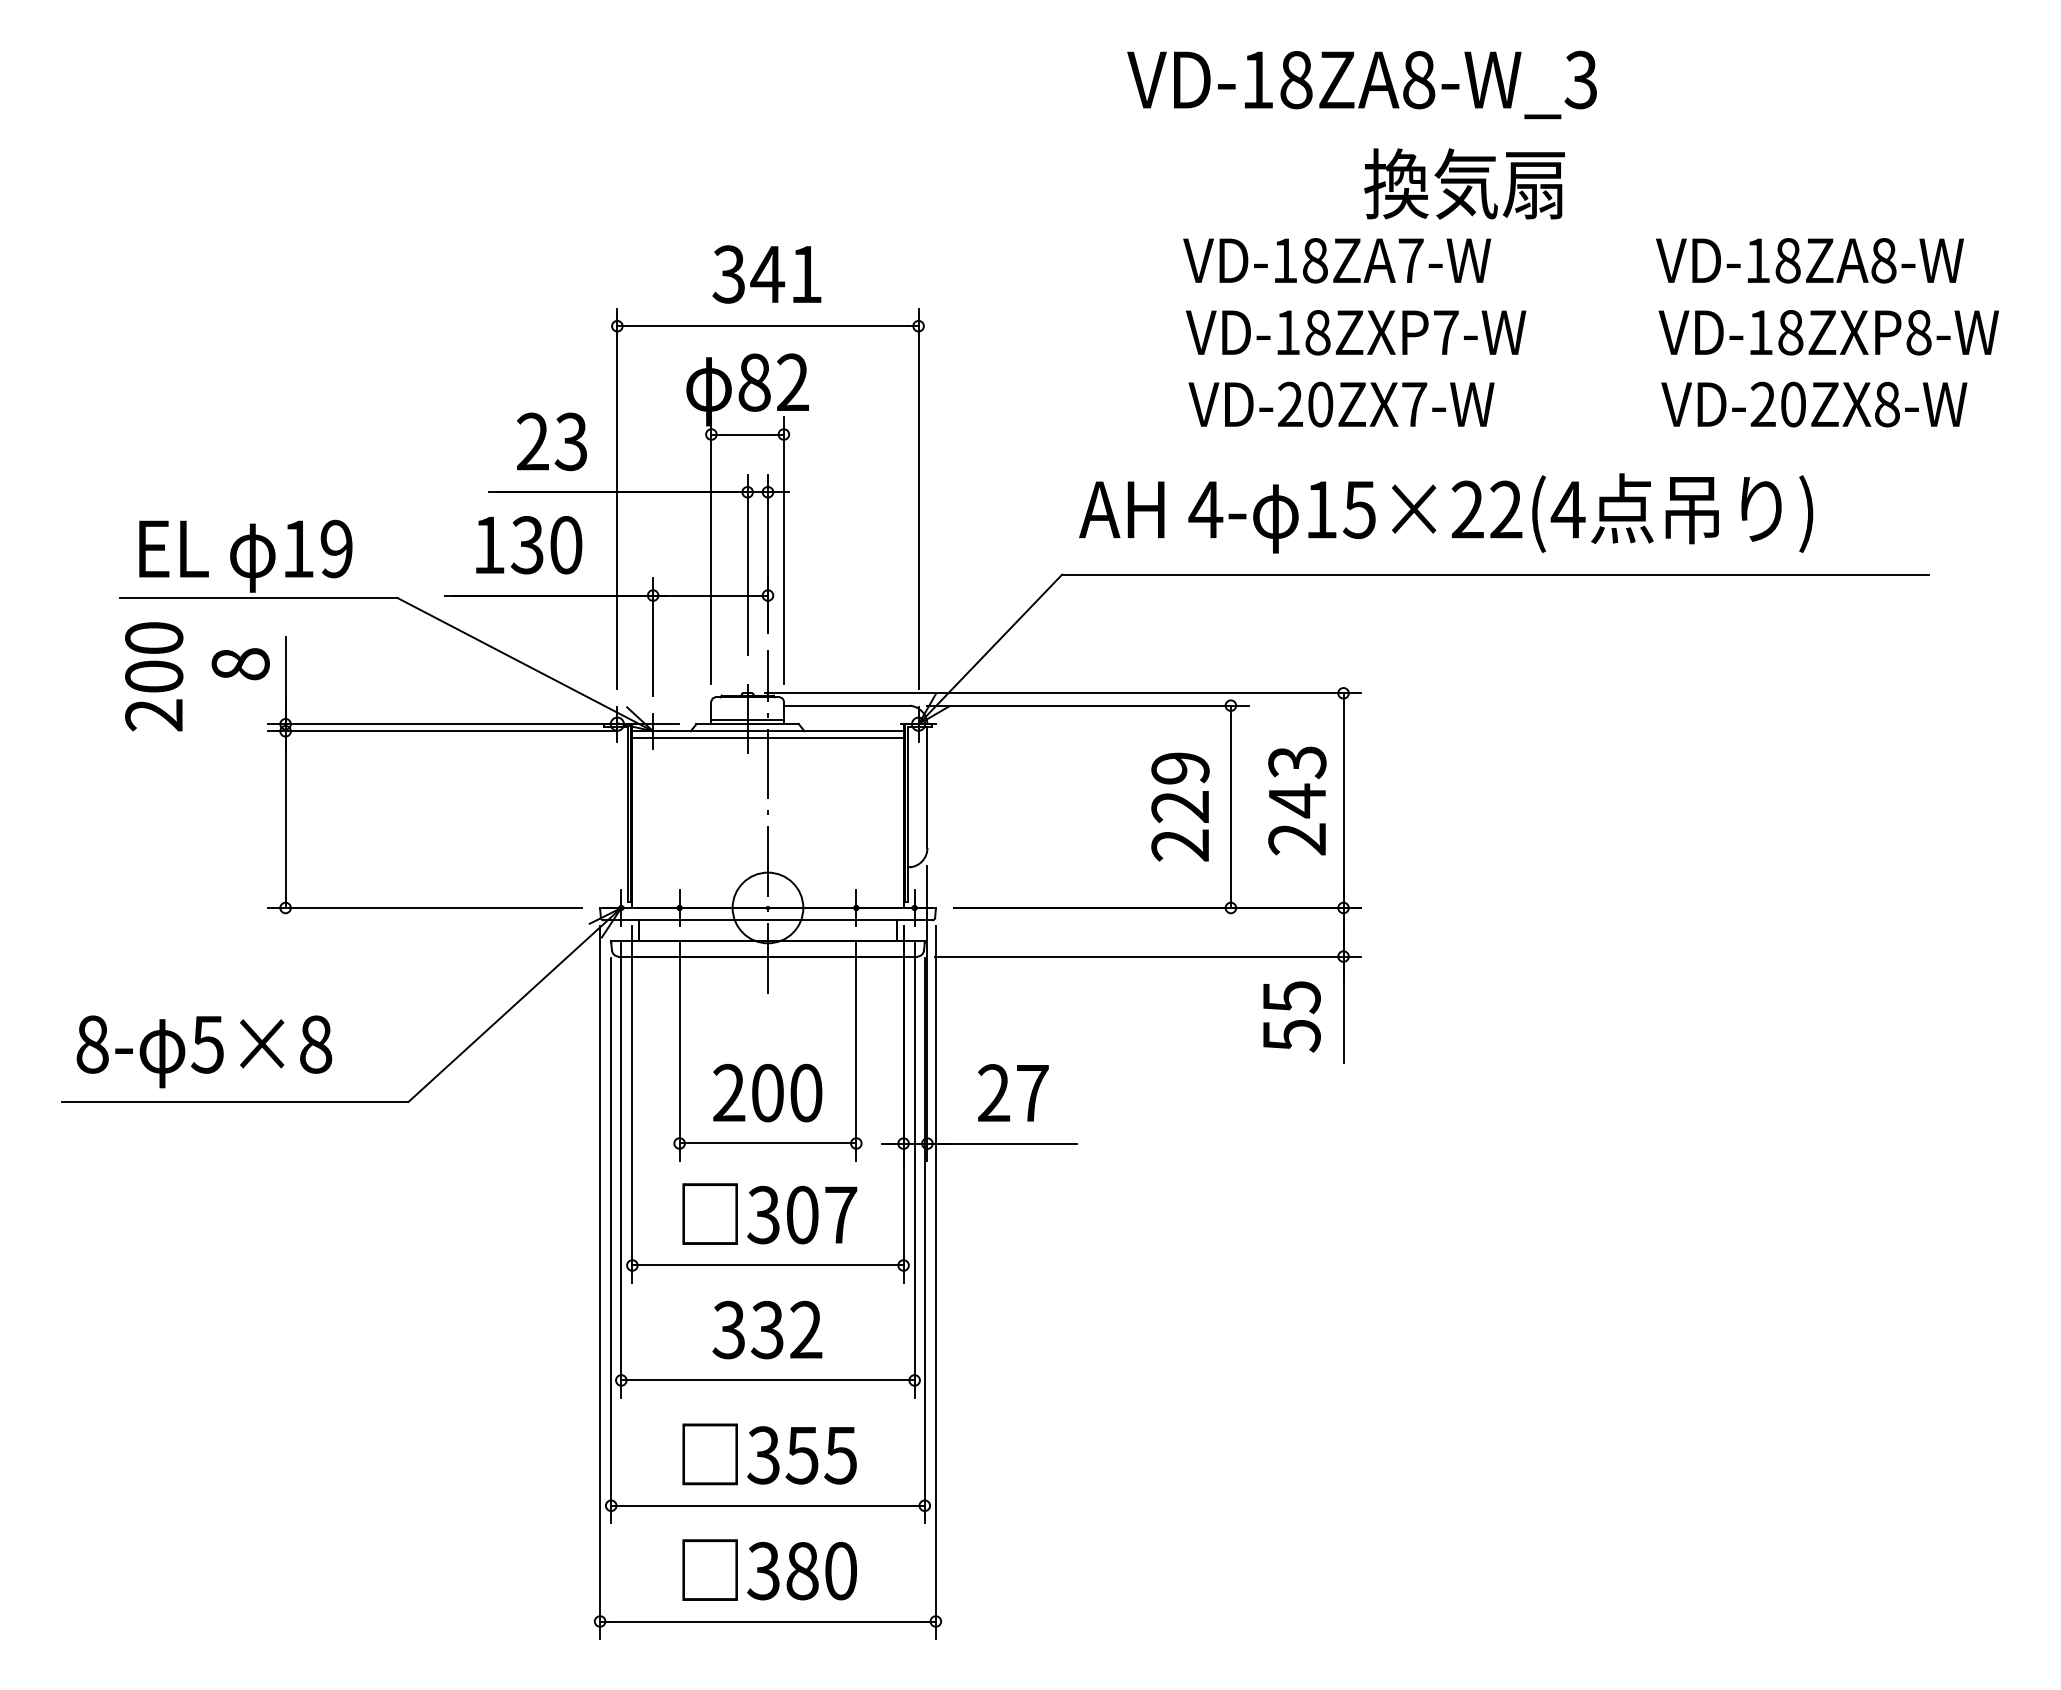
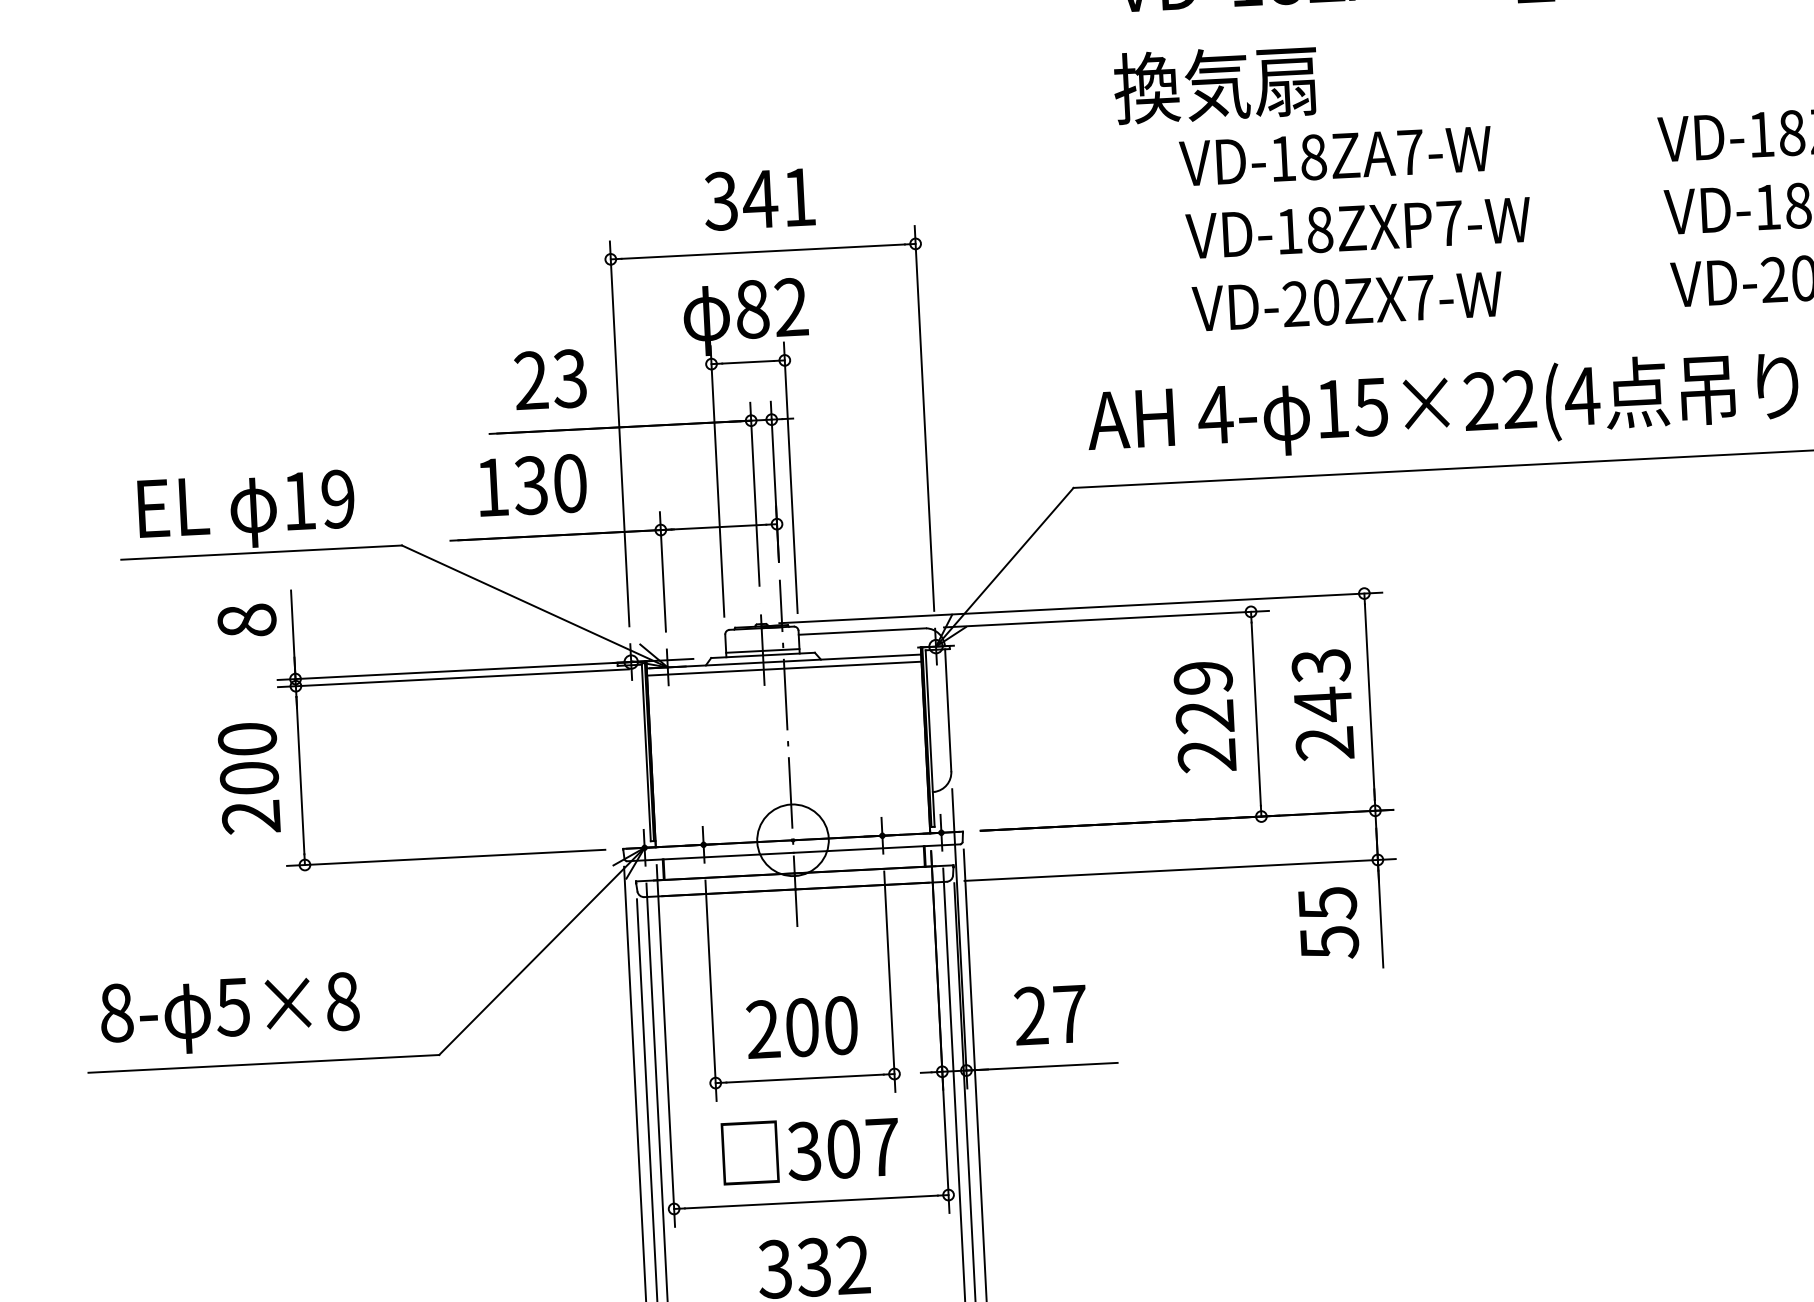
text: (1464, 183) -> (1215, 83), moved
text: (154, 676) -> (249, 778), moved

